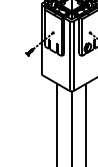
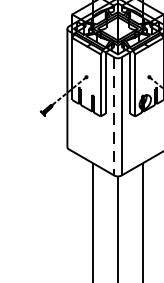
line: (69, 56) -> (114, 117), solid -> dashed

